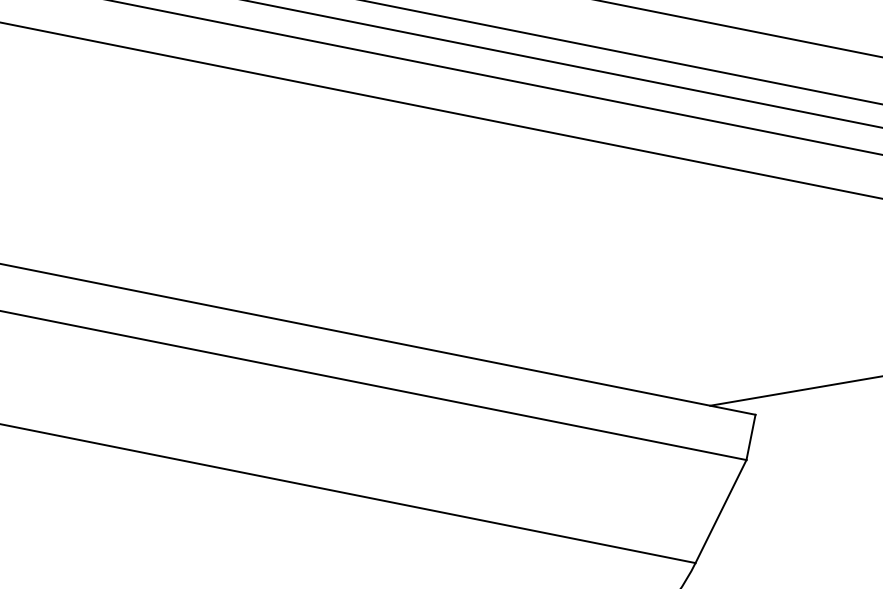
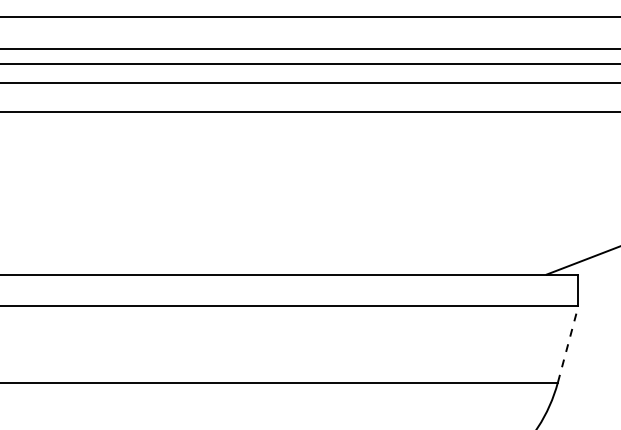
line: (721, 510) -> (568, 343), solid -> dashed

